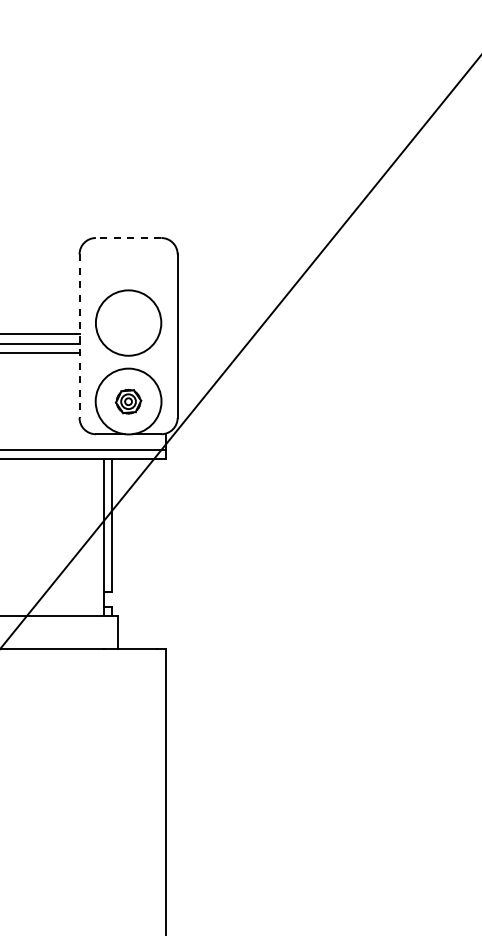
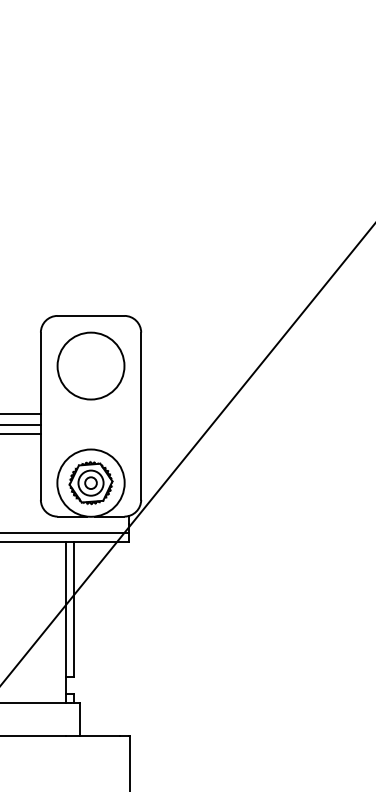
line: (128, 238) -> (90, 316), dashed -> solid
circle: (128, 322) -> (90, 365), moved
line: (79, 336) -> (40, 416), dashed -> solid
part: (128, 401) -> (90, 483), size x1.67

